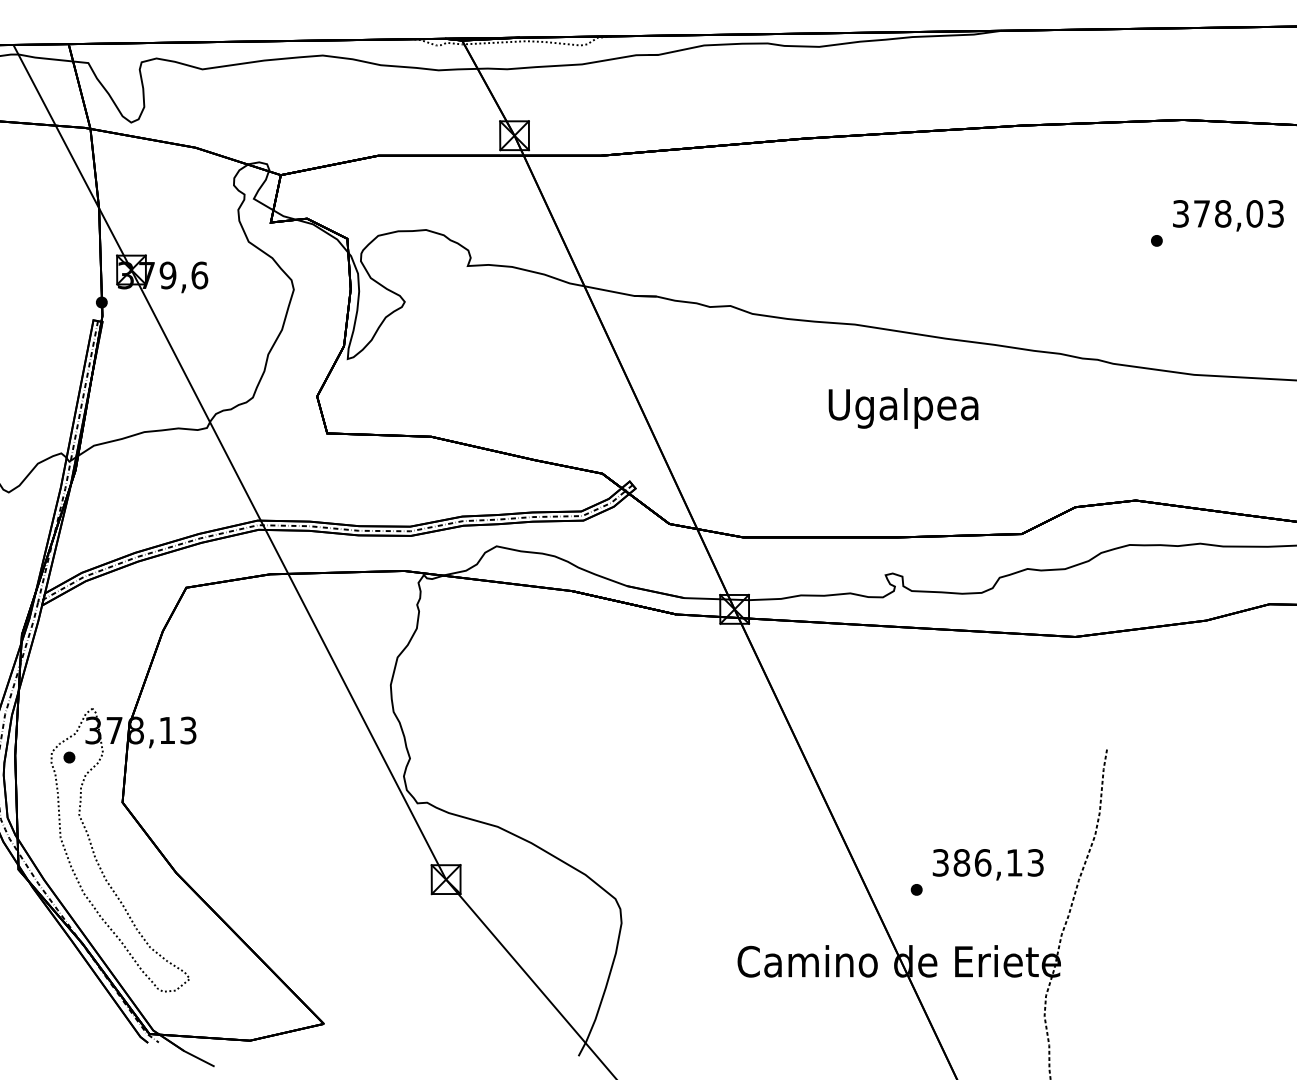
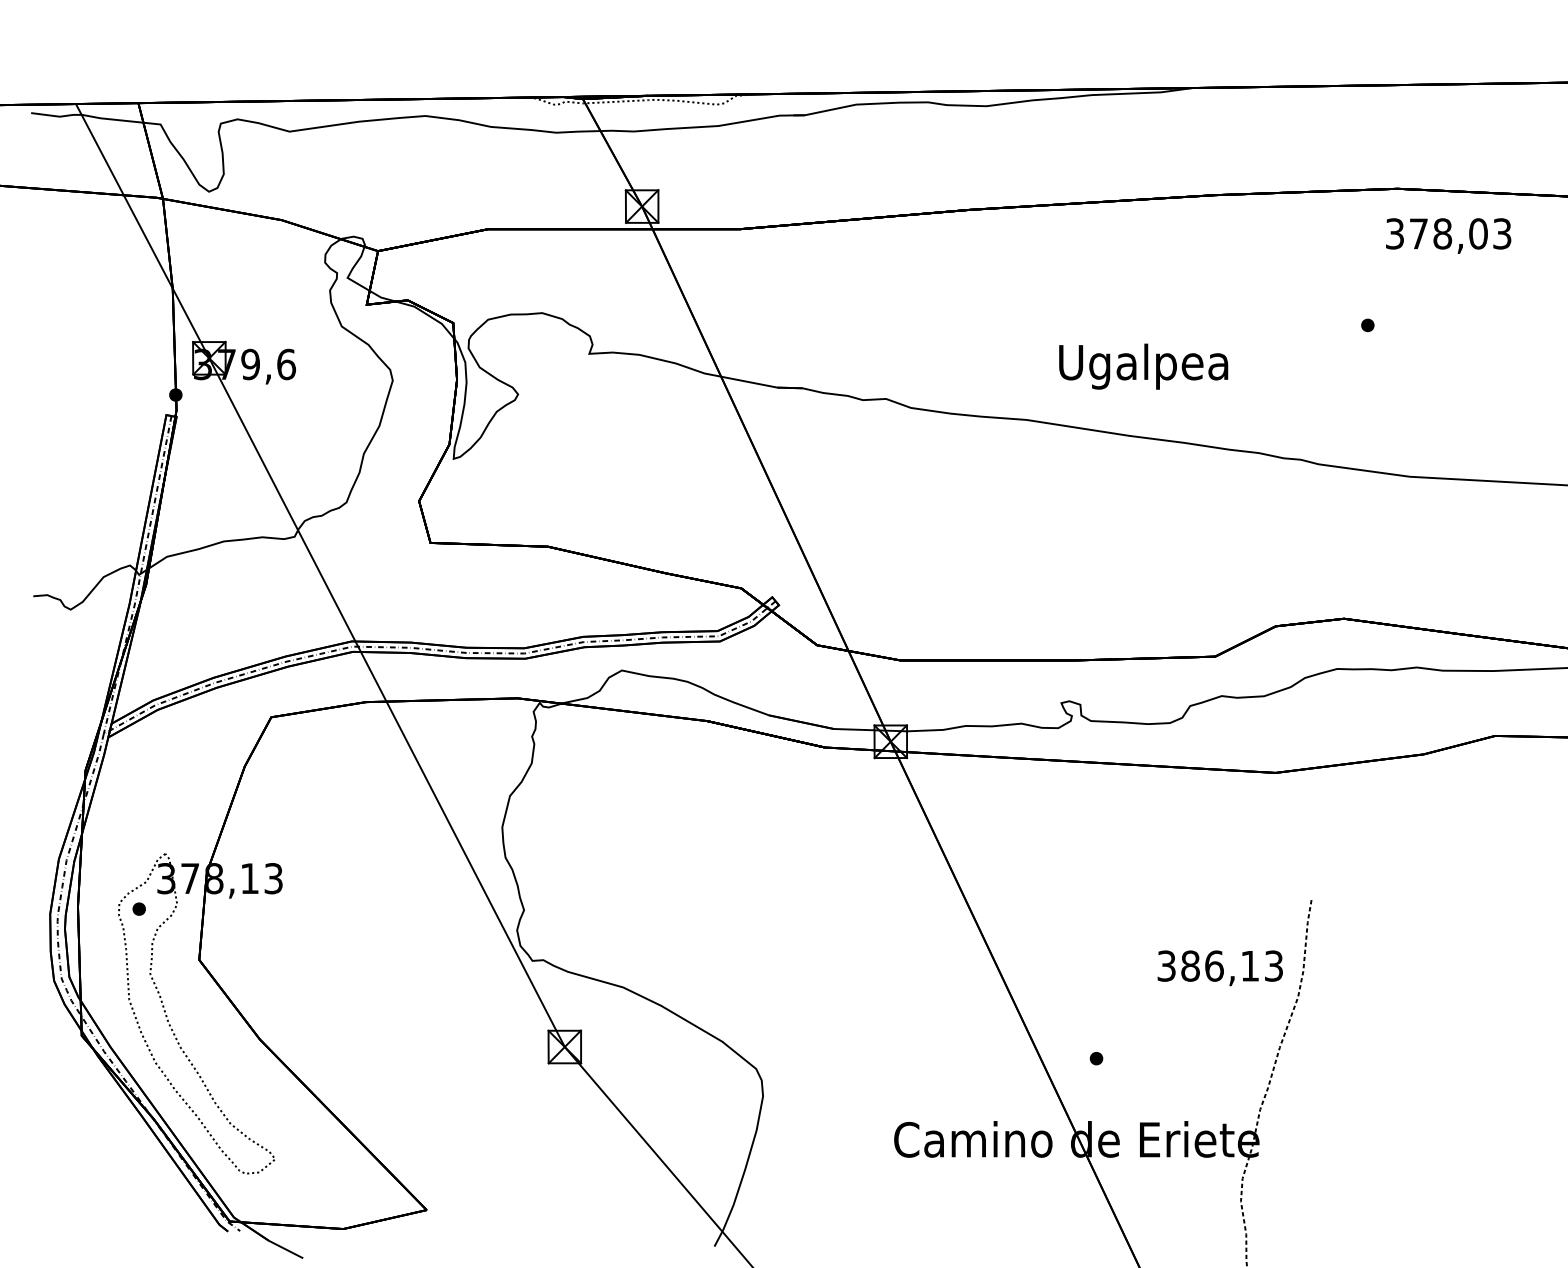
text: (1228, 215) -> (1448, 235), moved
text: (903, 408) -> (1143, 366), moved
text: (987, 864) -> (1219, 968), moved

